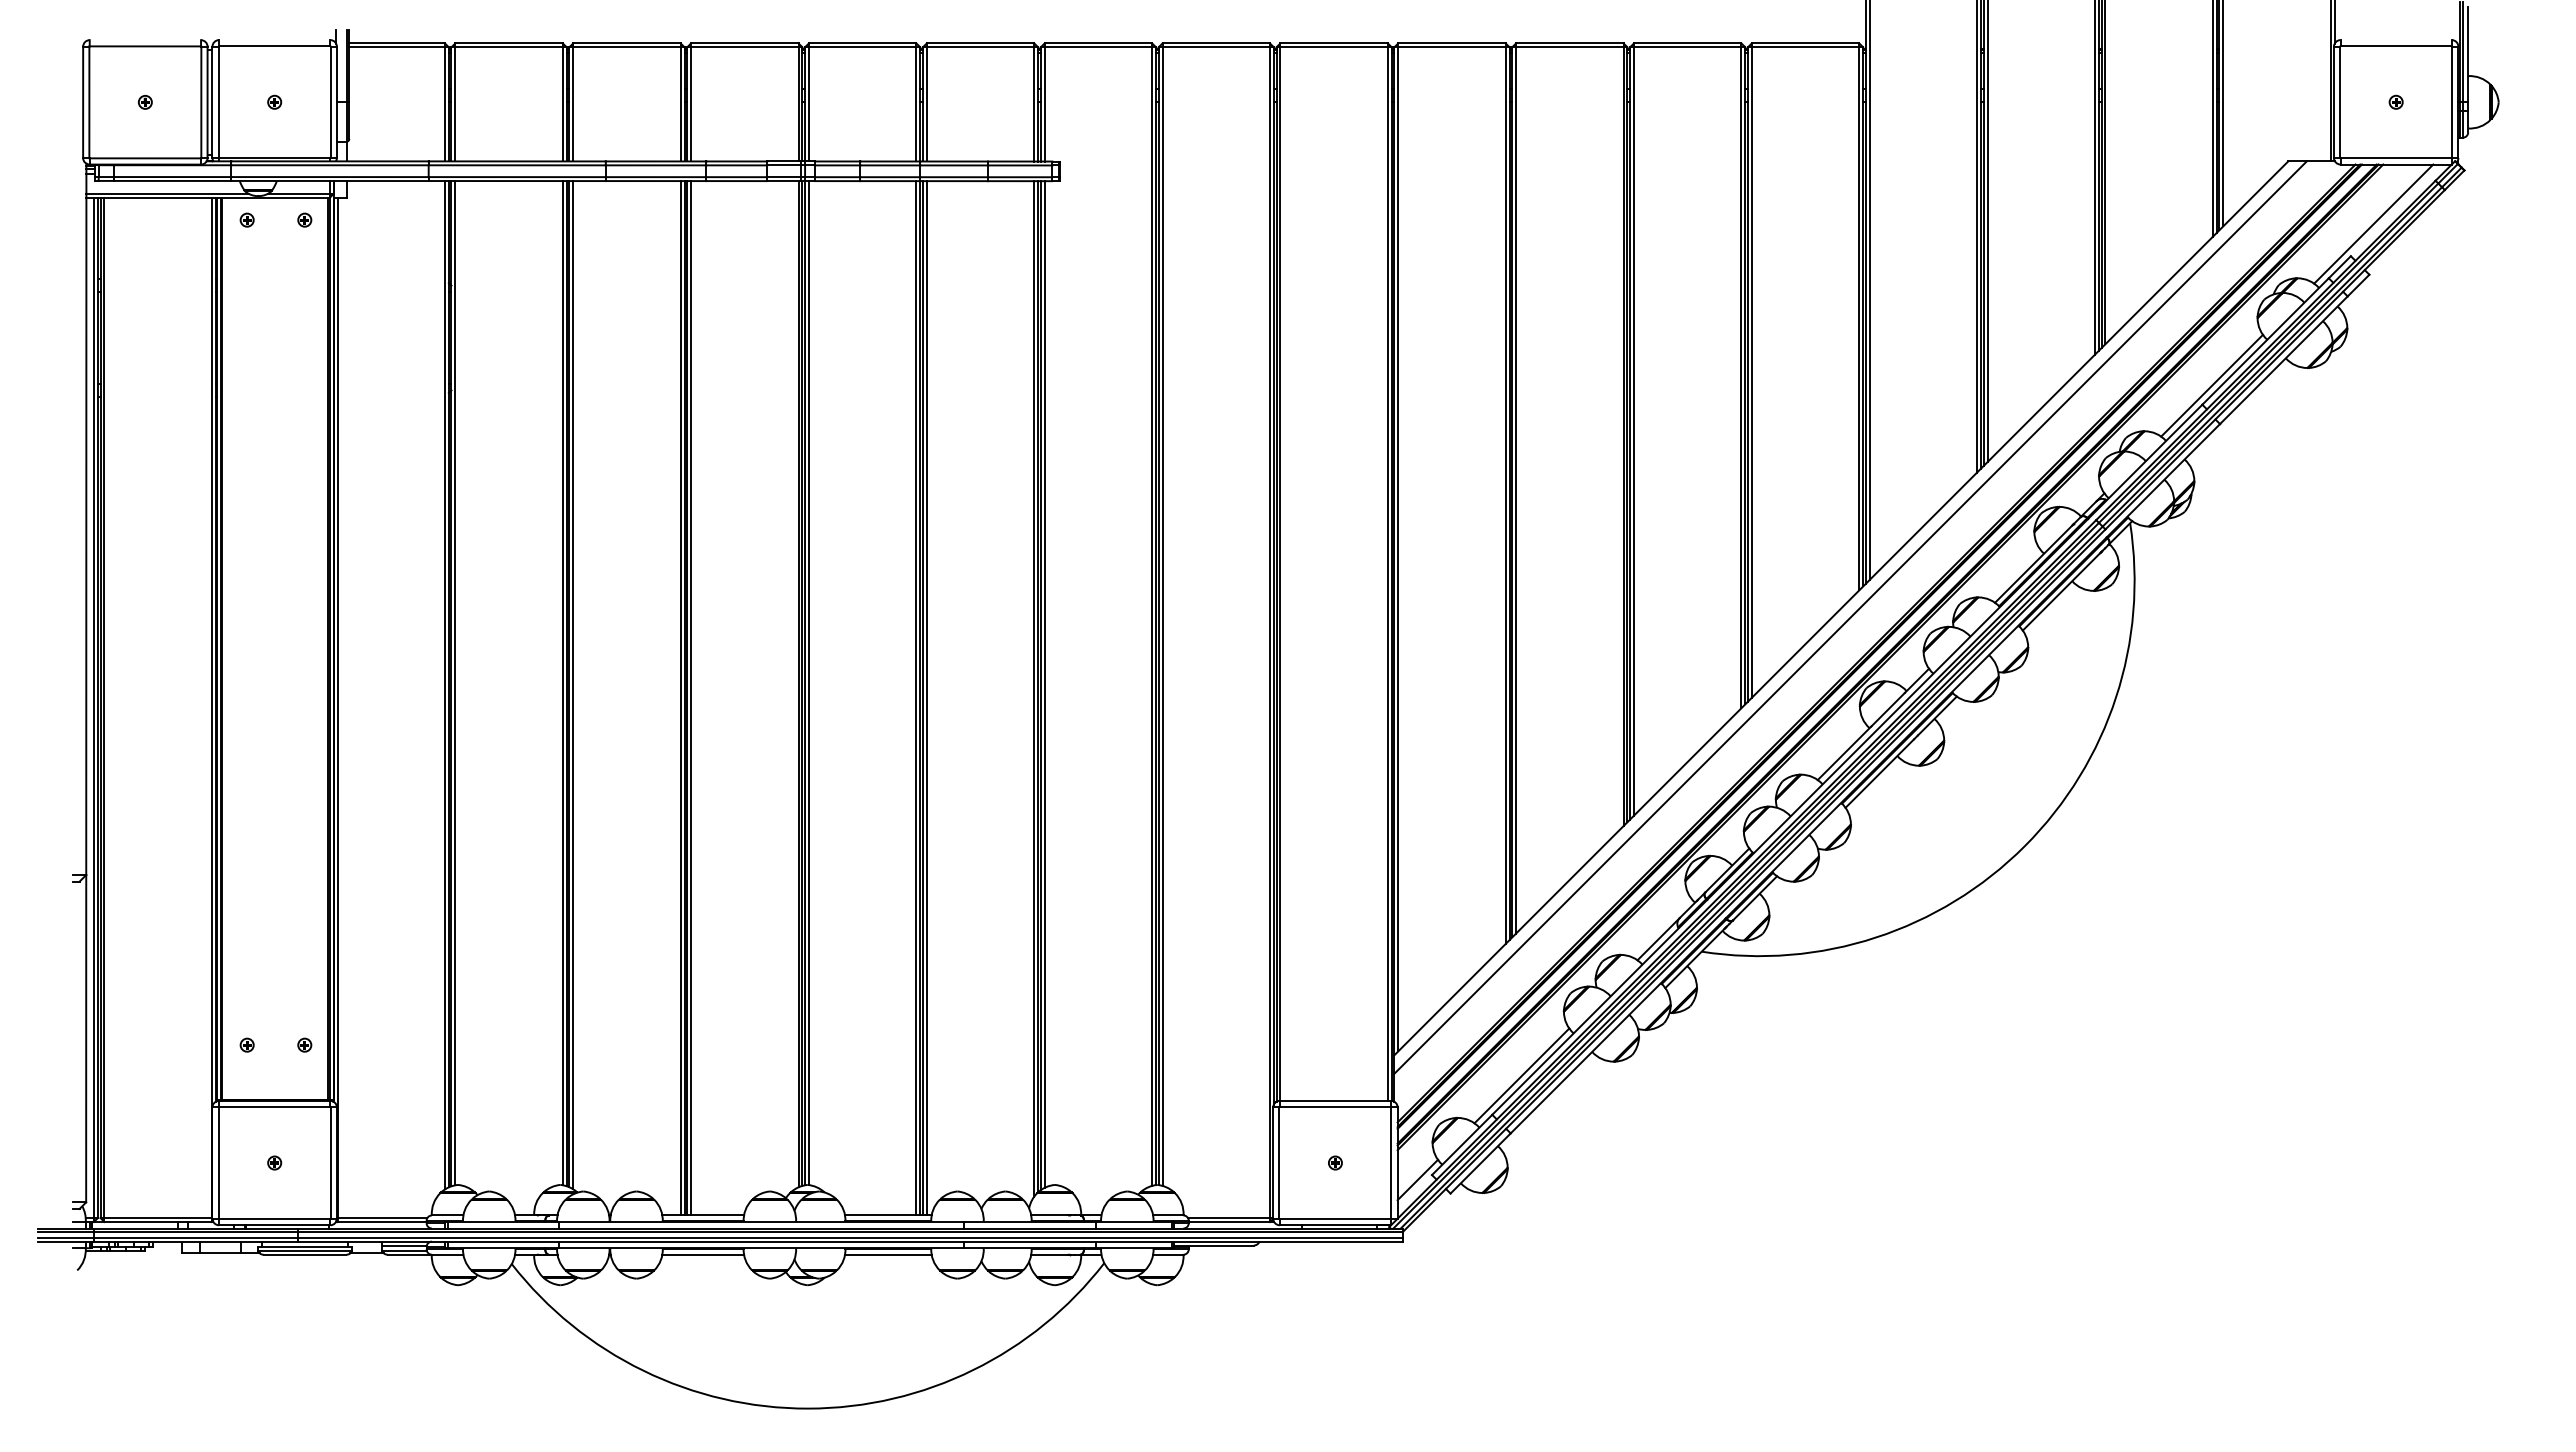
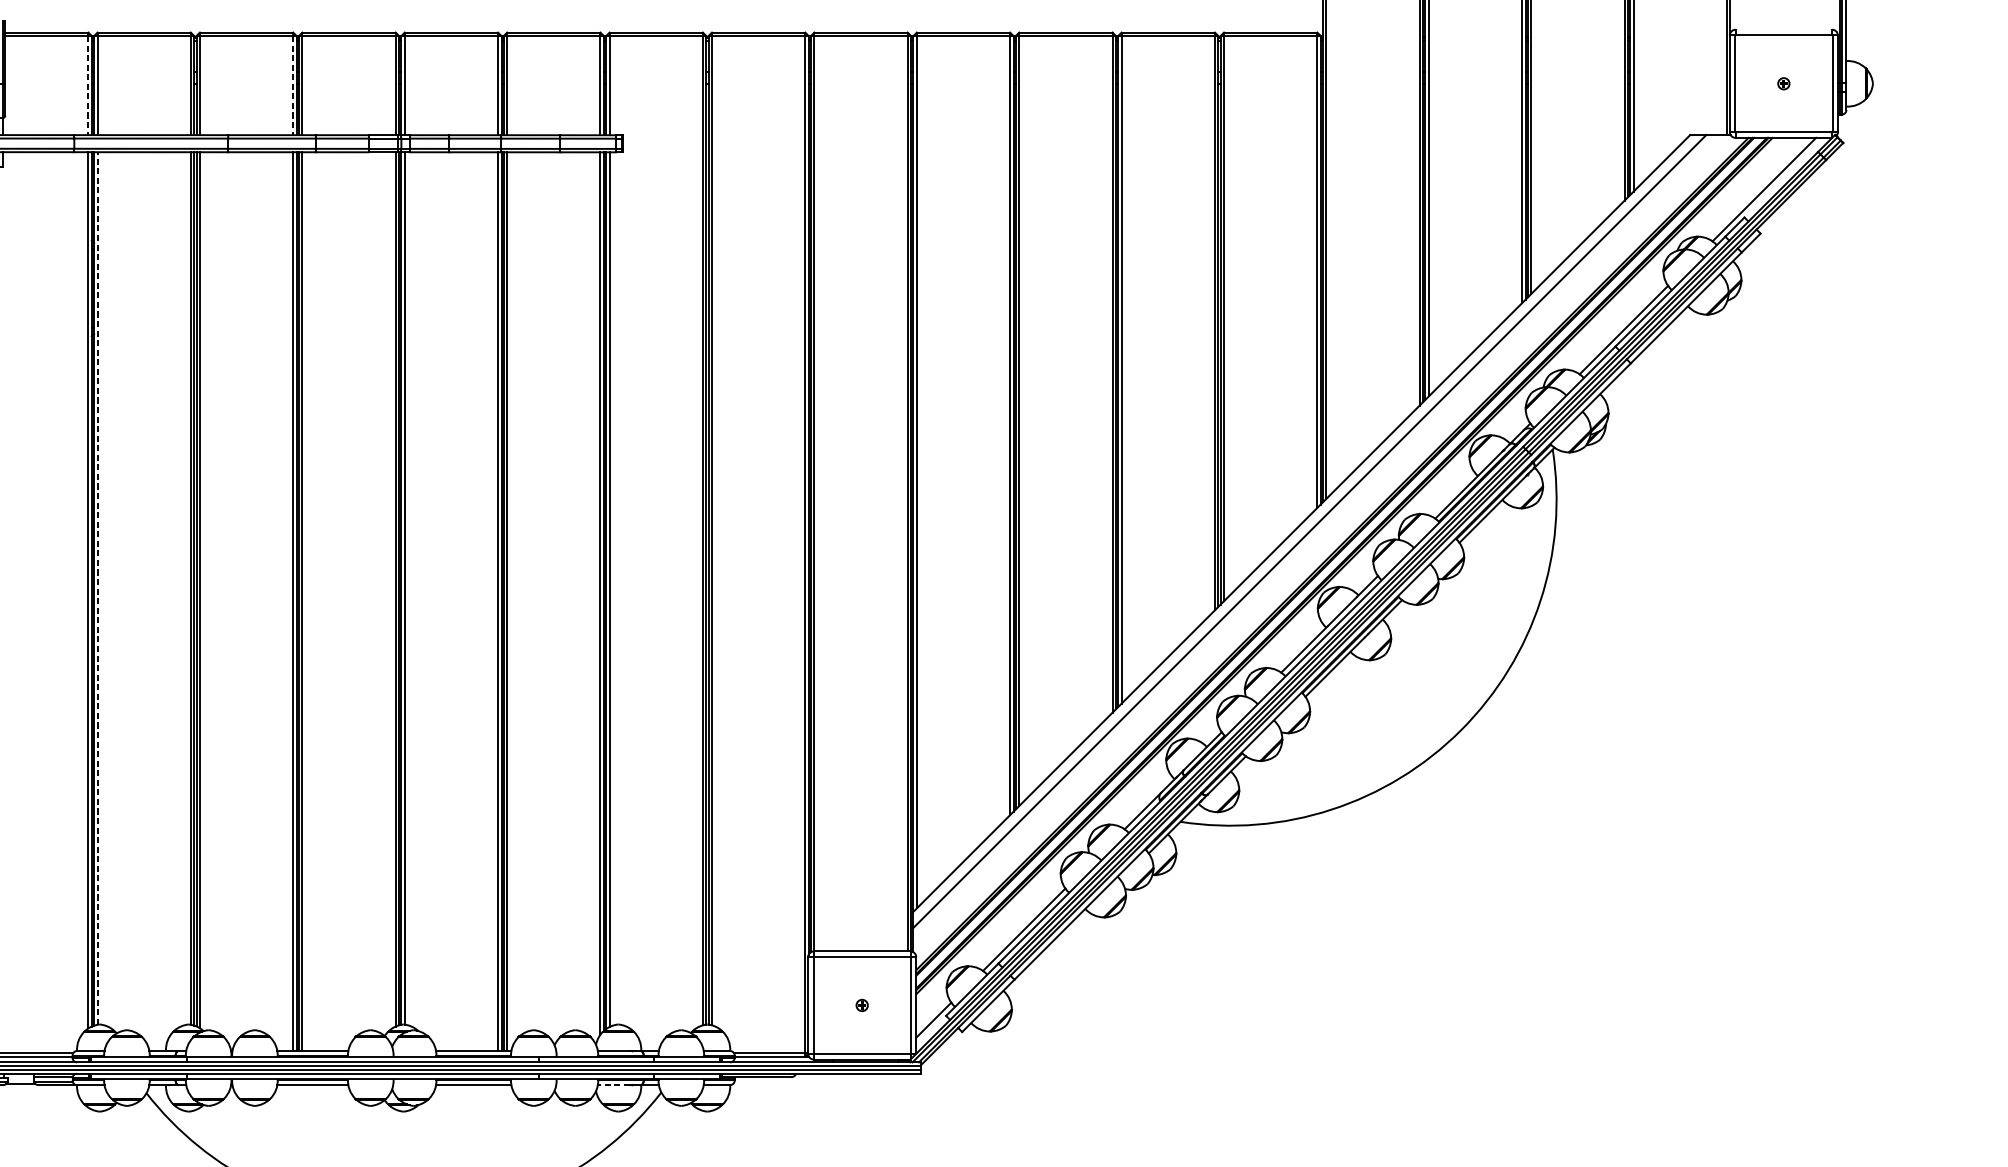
line: (444, 104) -> (88, 85), solid -> dashed
line: (680, 104) -> (293, 85), solid -> dashed
line: (455, 682) -> (97, 587), solid -> dashed
line: (1049, 1254) -> (613, 1084), solid -> dashed

